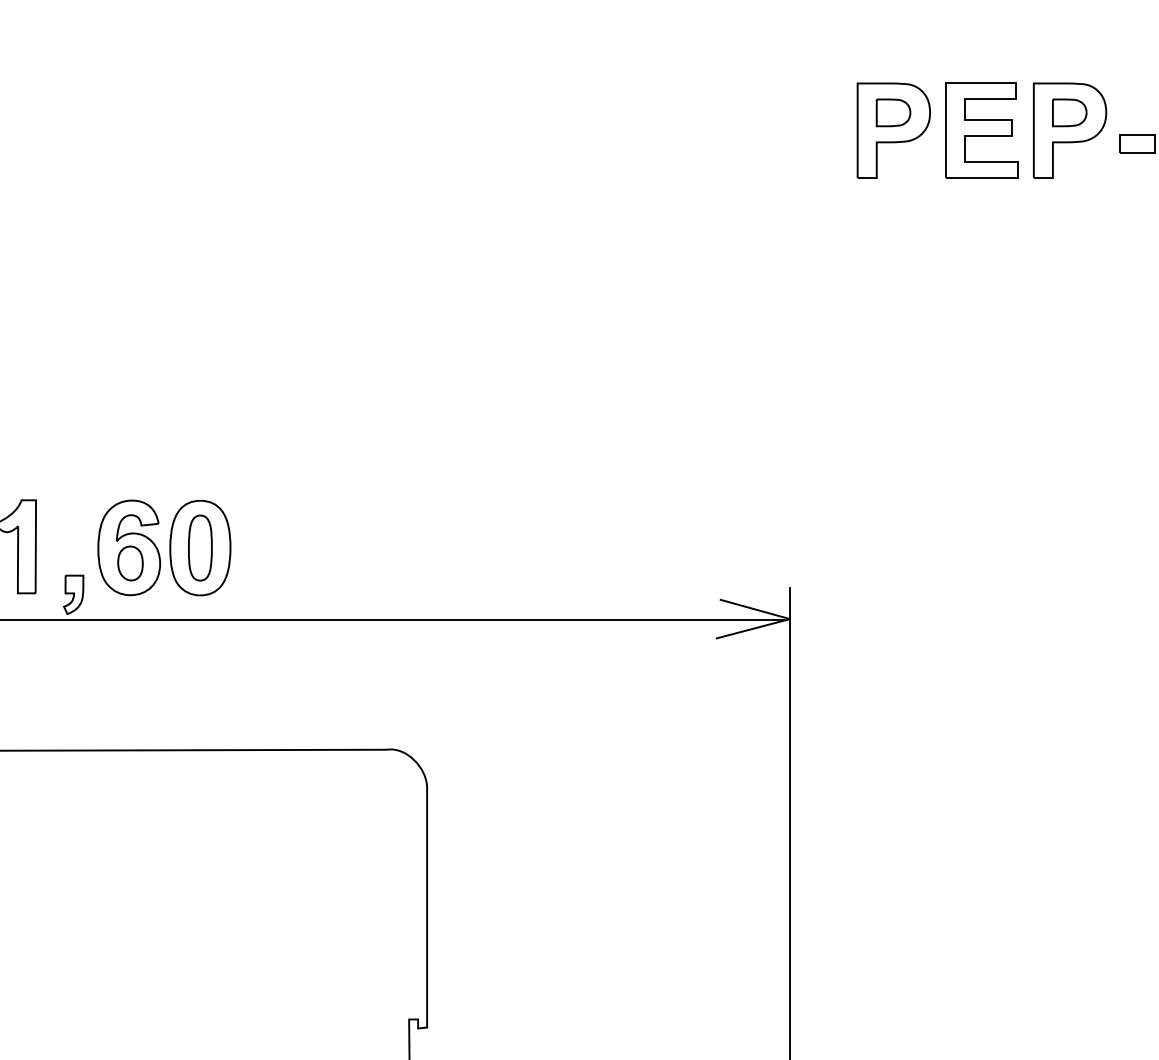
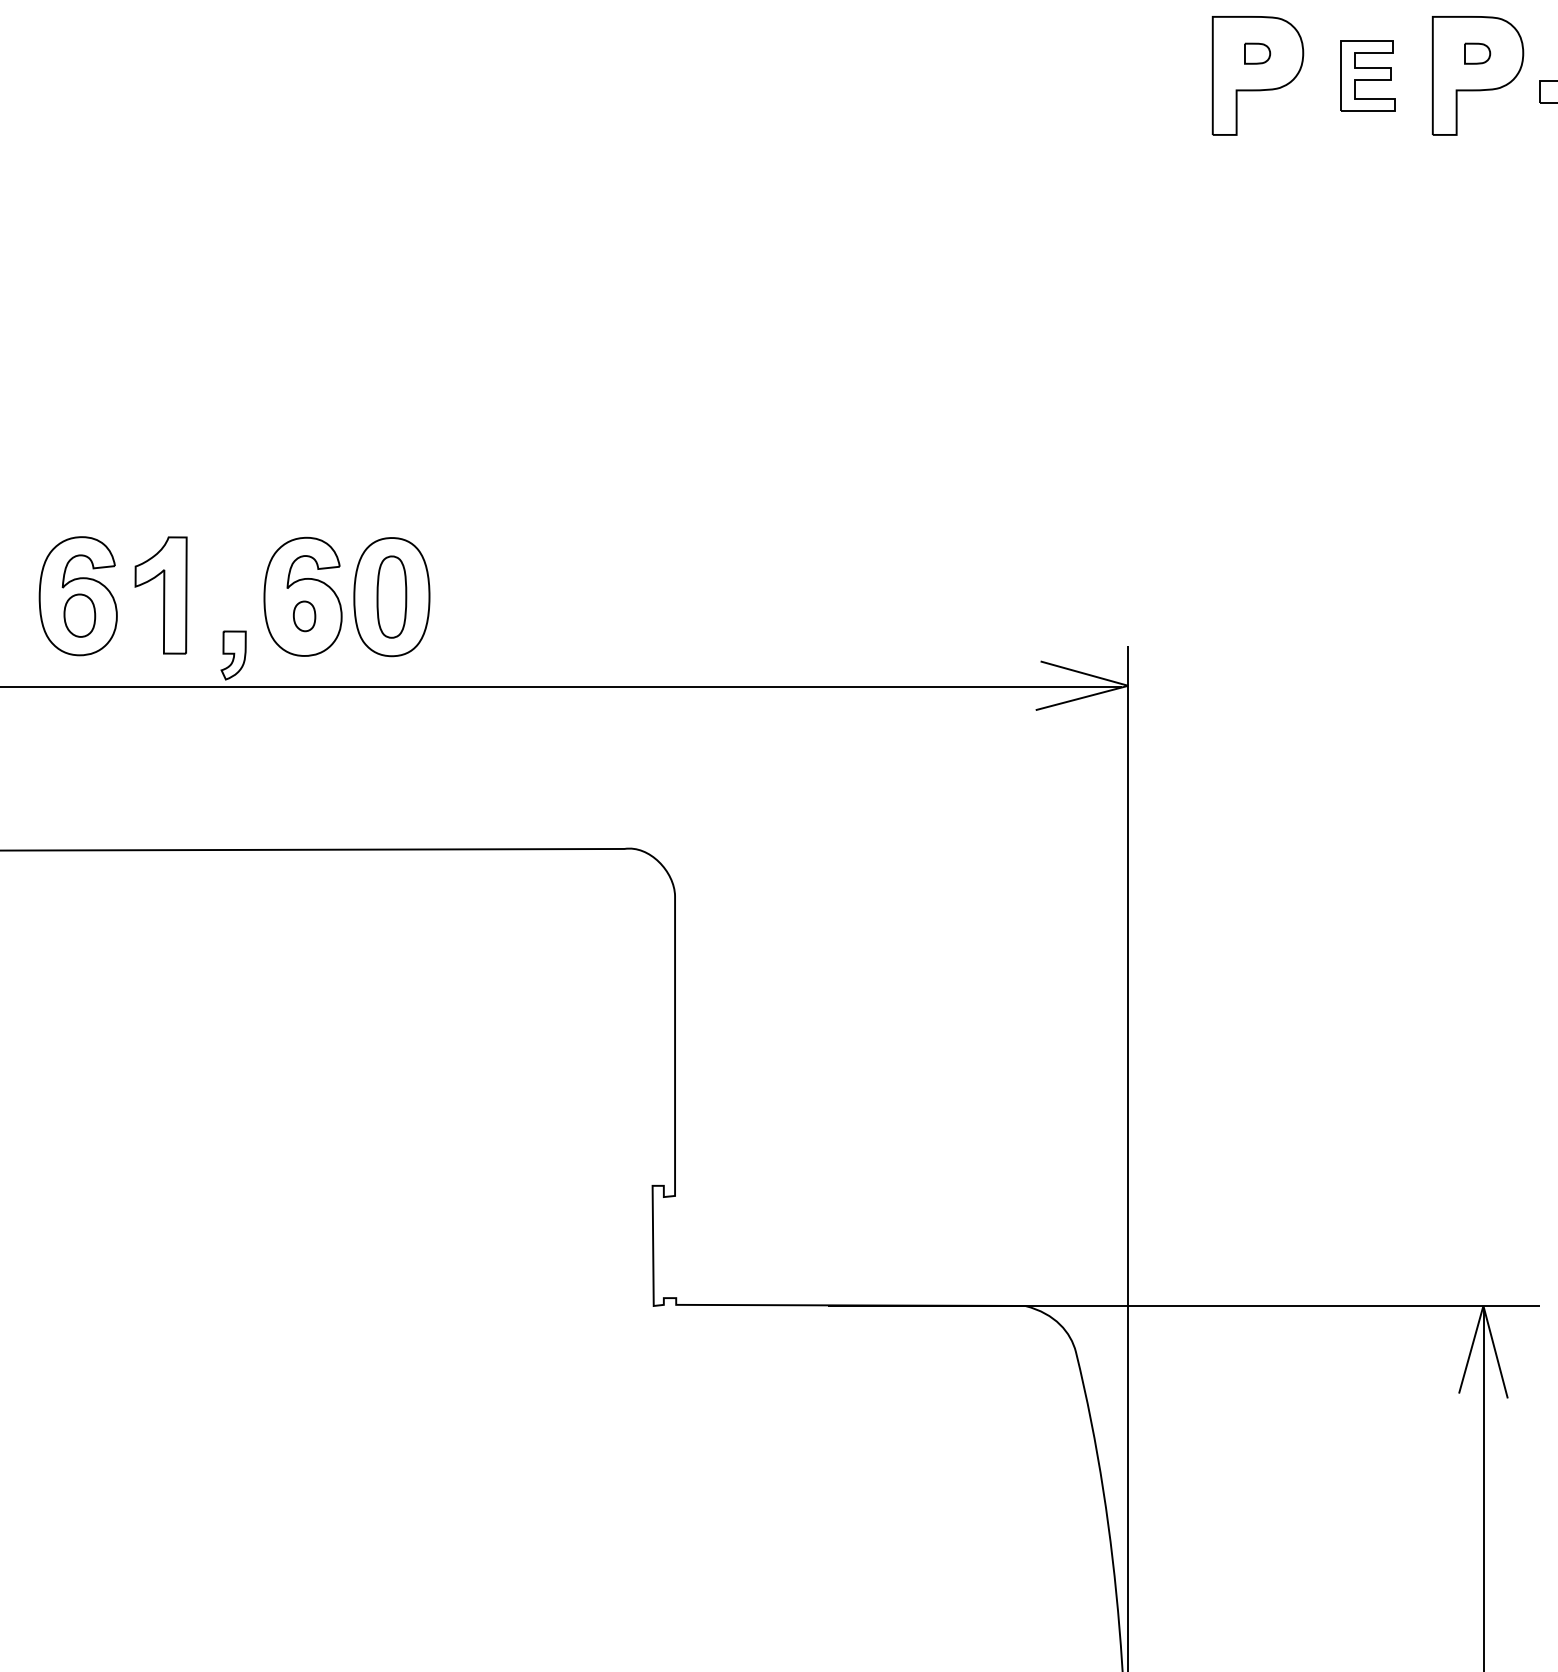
part: (893, 112) -> (1257, 53), size x0.6
part: (1069, 112) -> (1477, 53), size x0.6
part: (981, 130) -> (1367, 75), size x0.6
part: (130, 563) -> (304, 616), size x0.7

